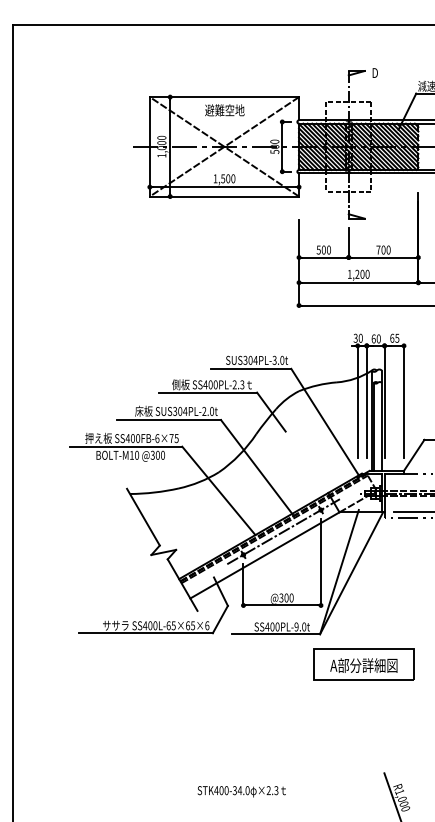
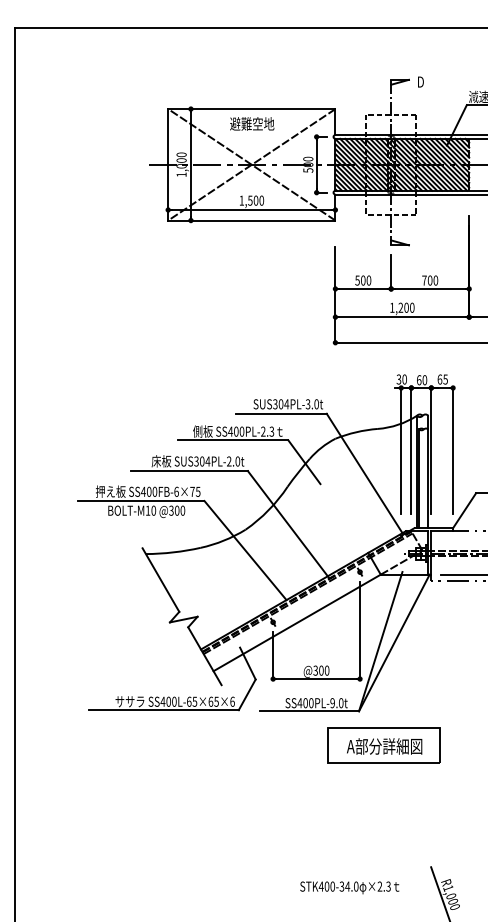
line: (283, 531) -> (317, 596), removed
part: (363, 664) -> (384, 745), moved
text: (241, 791) -> (349, 887), moved

